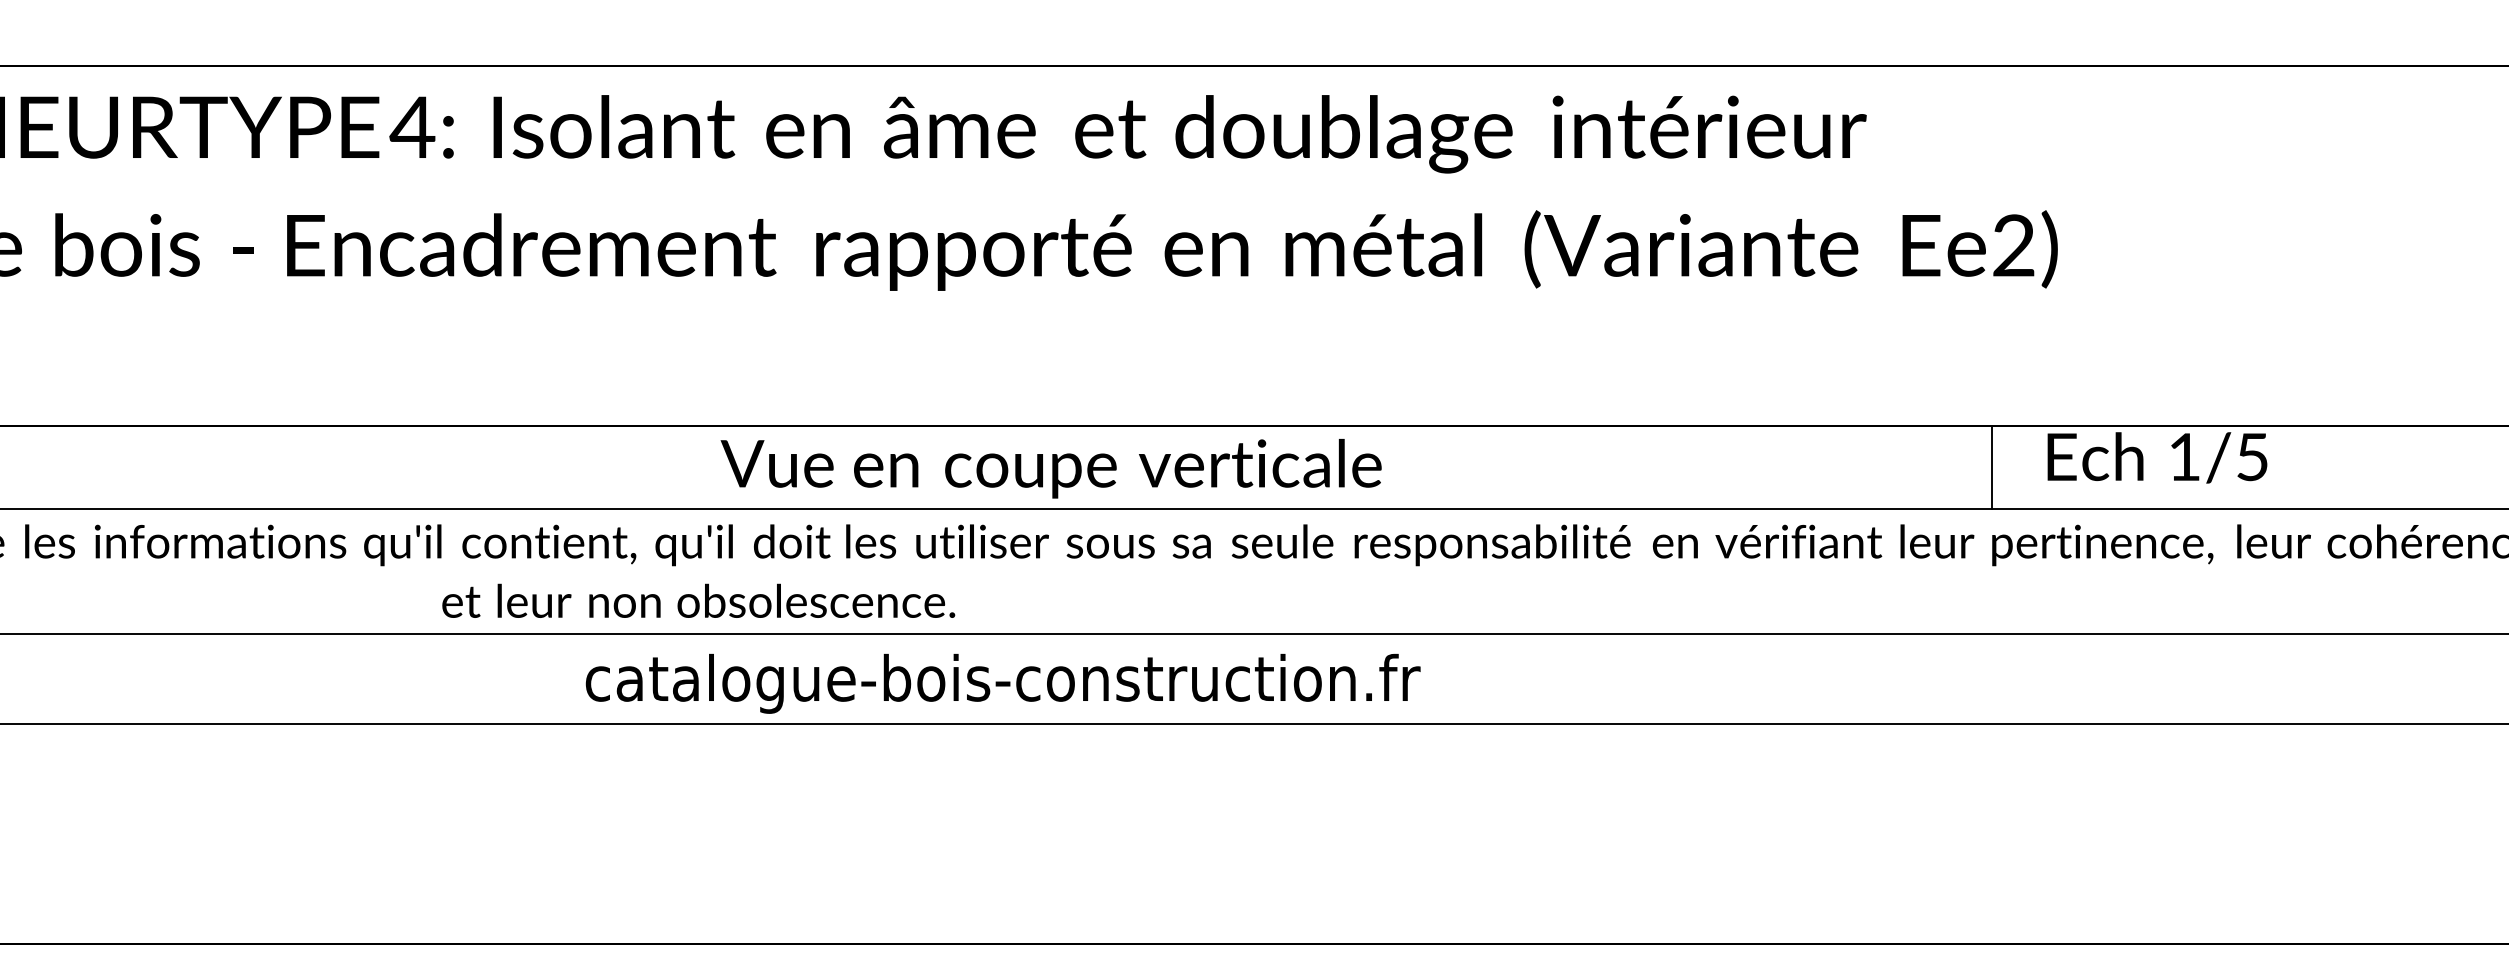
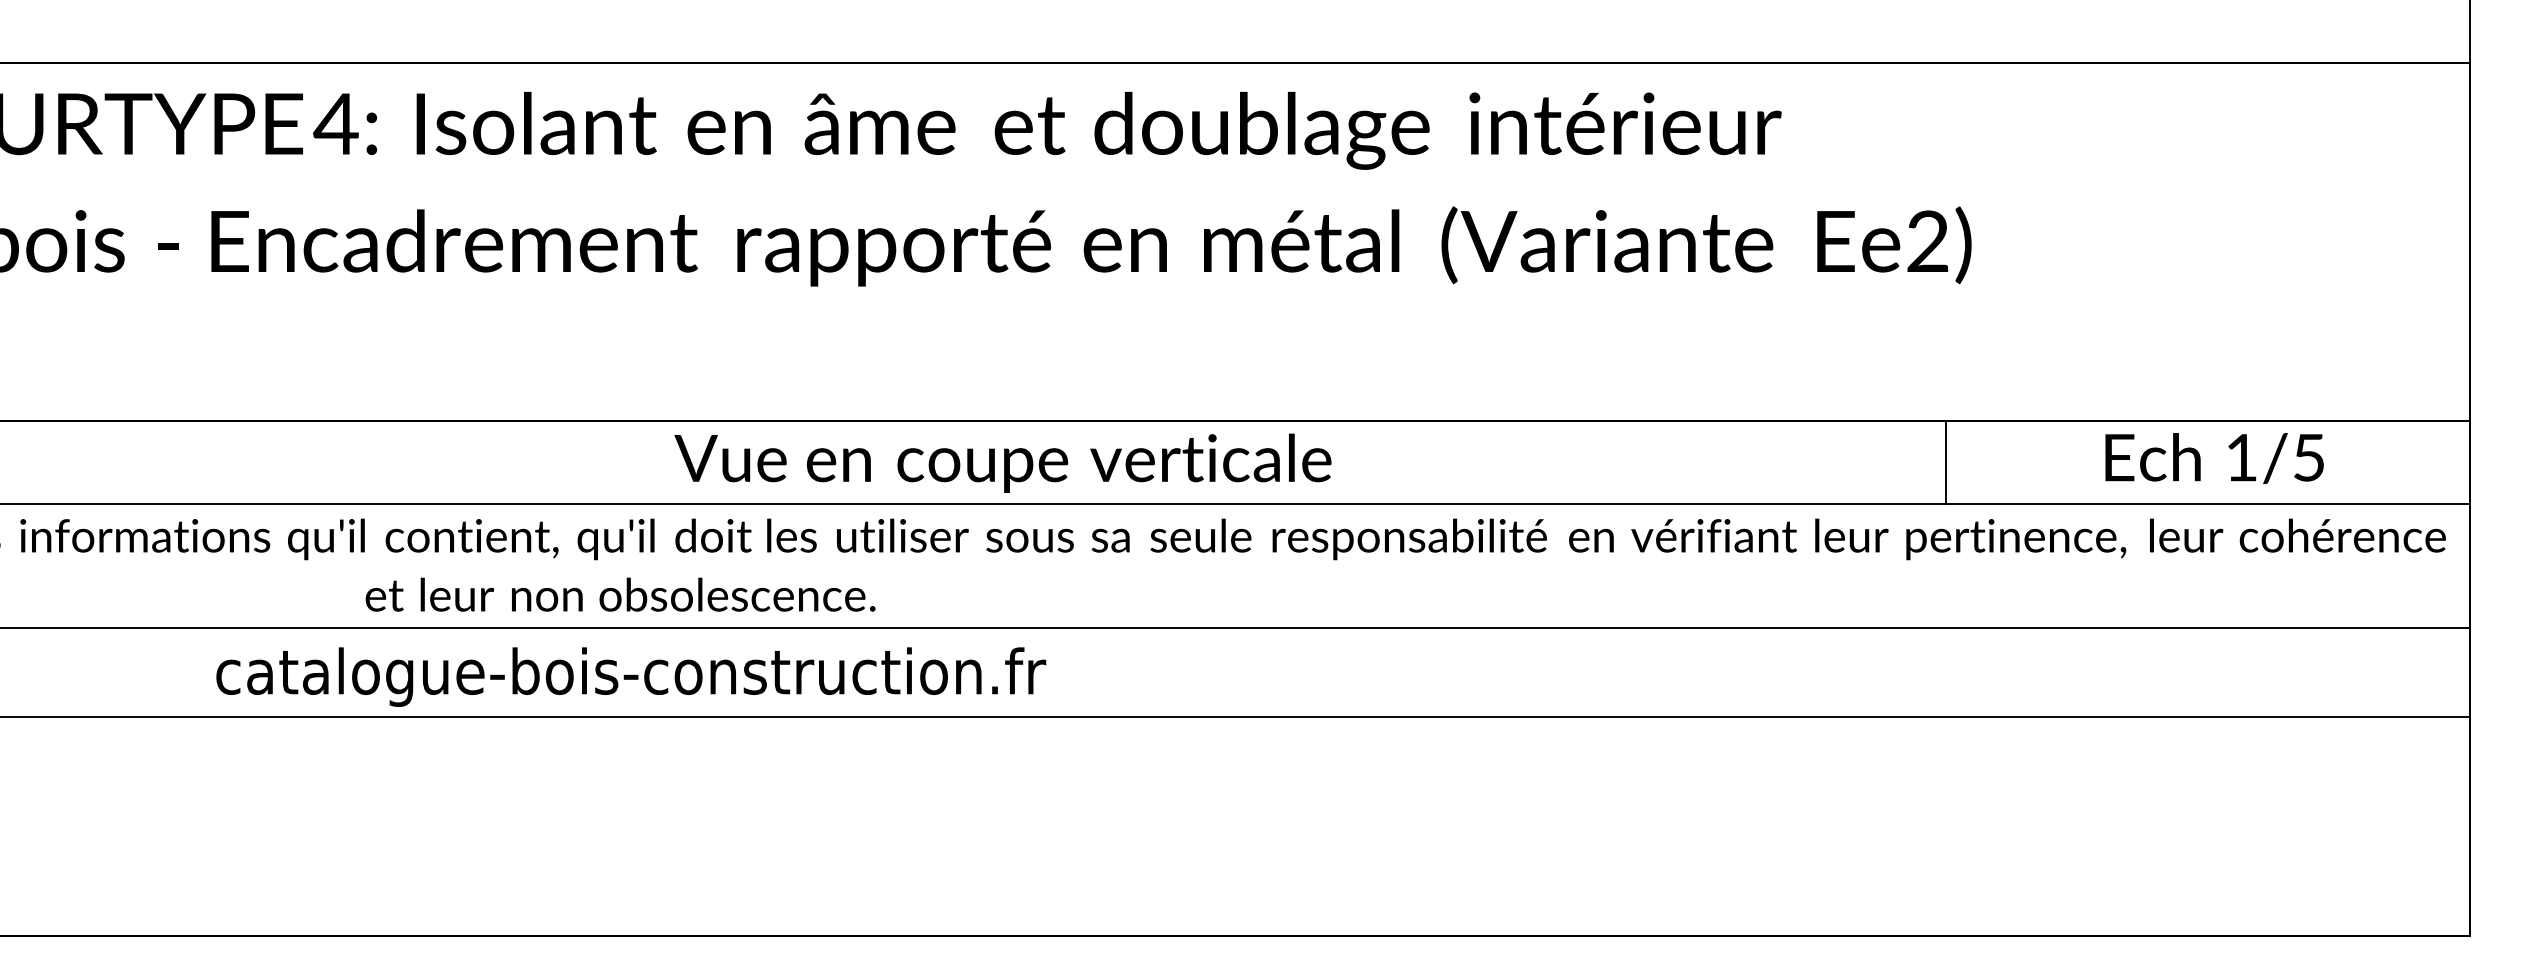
text: (2157, 457) -> (2214, 458), moved
text: (1050, 467) -> (1002, 462), moved
line: (1991, 467) -> (1945, 462), moved
text: (1003, 683) -> (631, 676), moved

